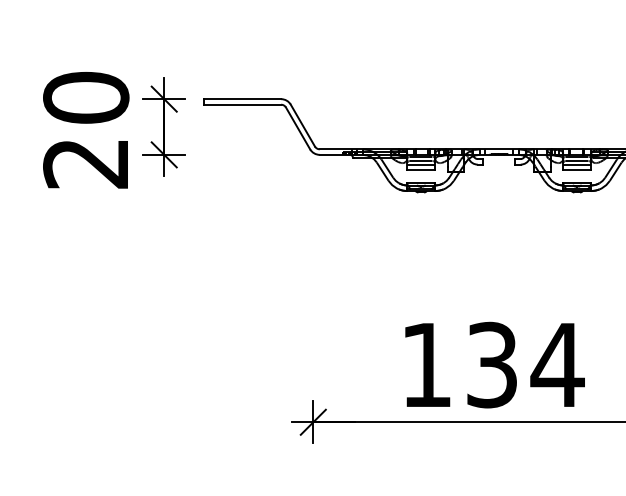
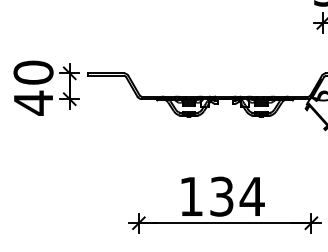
text: (83, 162) -> (32, 102), 20 -> 40

